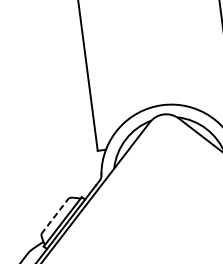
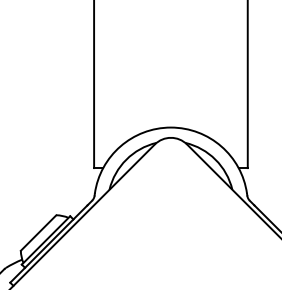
line: (55, 215) -> (38, 232), dashed -> solid

